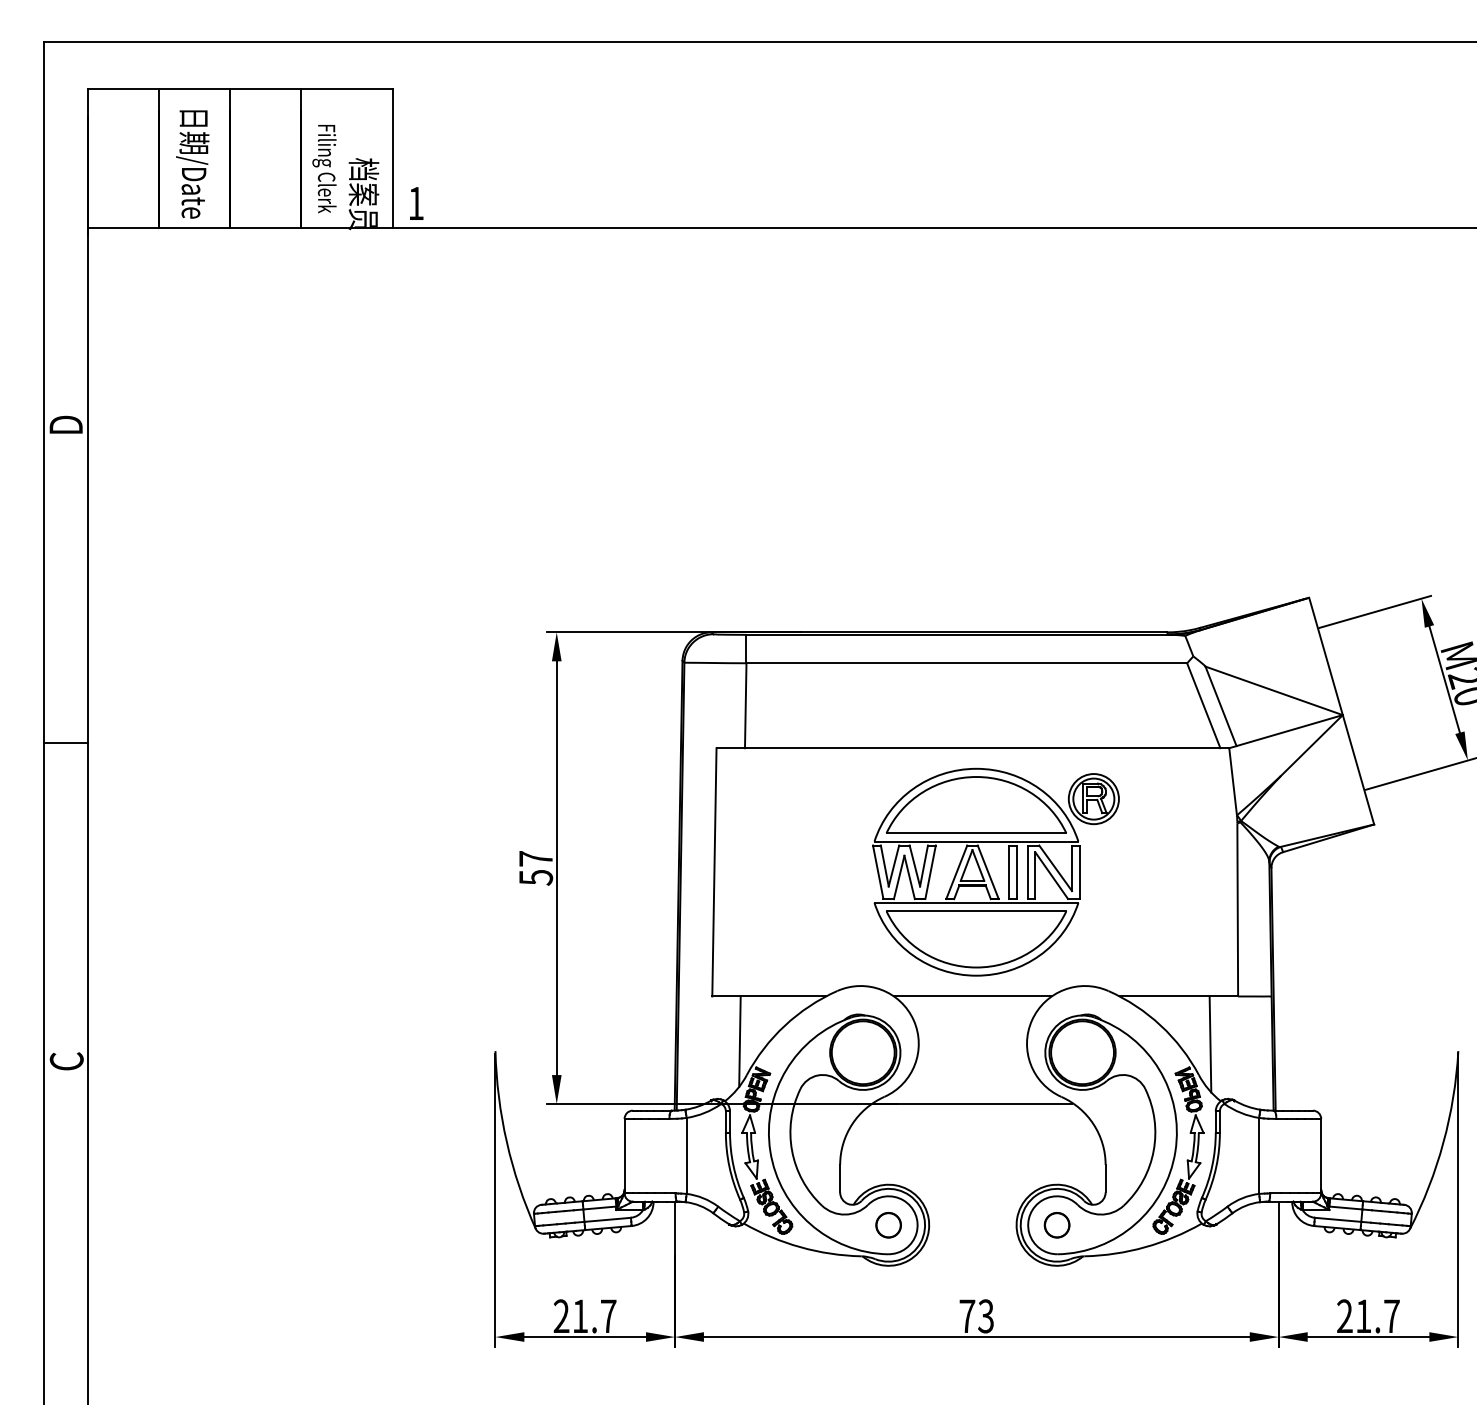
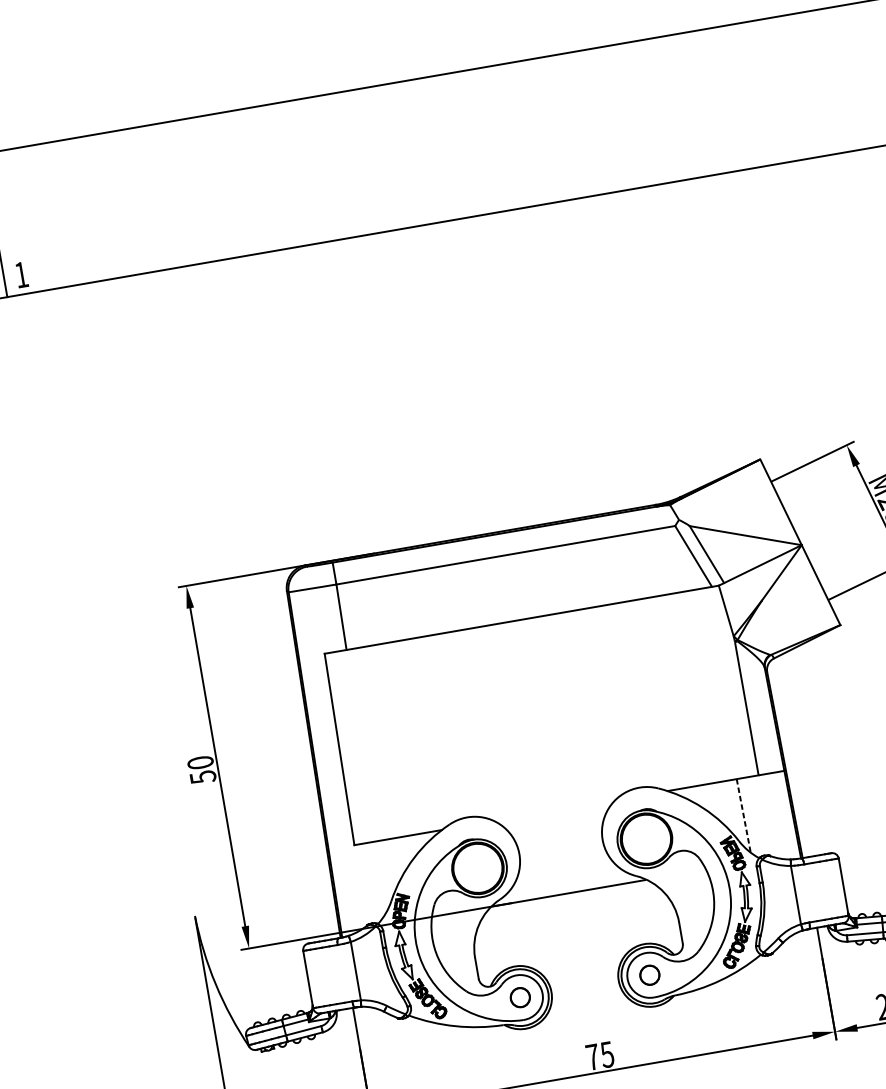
text: (536, 858) -> (200, 762), 57 -> 50
part: (995, 871) -> (555, 711), removed
line: (972, 996) -> (554, 810), removed
line: (739, 1041) -> (381, 876), removed
line: (1210, 1044) -> (743, 815), solid -> dashed
text: (985, 1315) -> (606, 1054), 73 -> 75

